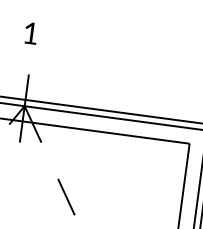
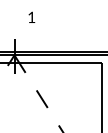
text: (30, 31) -> (31, 16), moved

